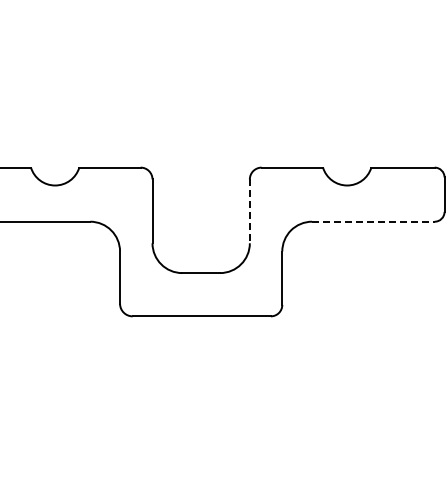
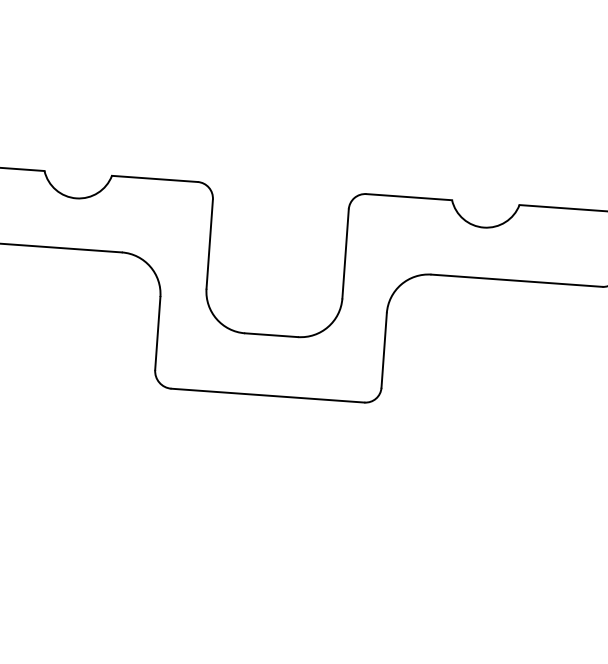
line: (249, 211) -> (345, 254), dashed -> solid
line: (373, 221) -> (517, 280), dashed -> solid

